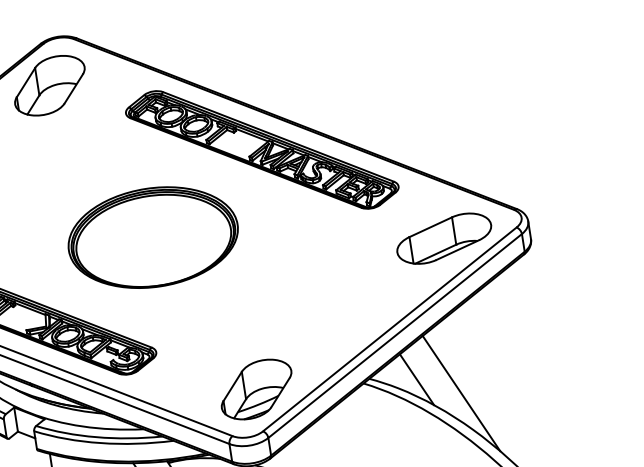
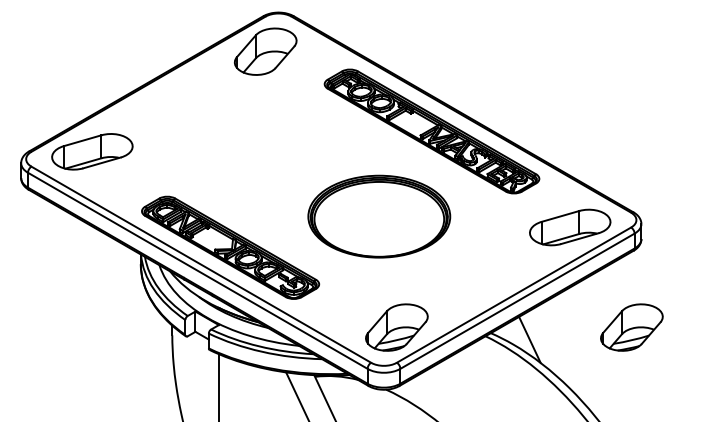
part: (153, 237) -> (379, 216), moved
part: (535, 346) -> (631, 327), added
line: (461, 393) -> (564, 356), removed

